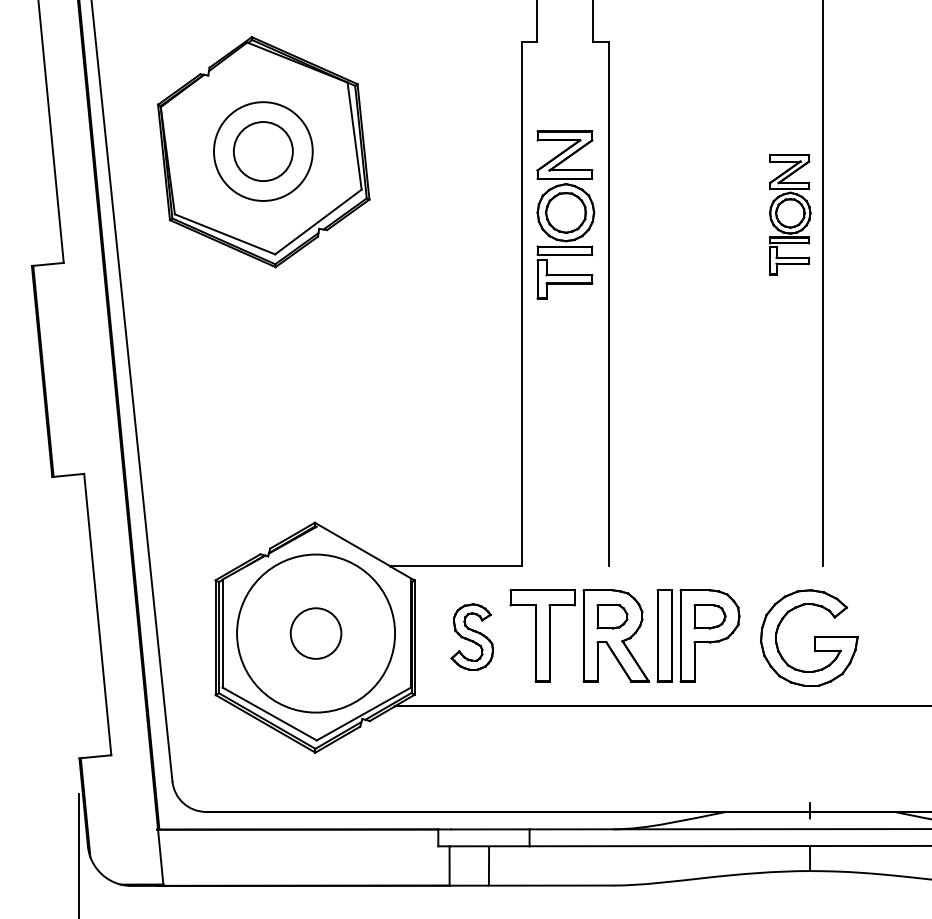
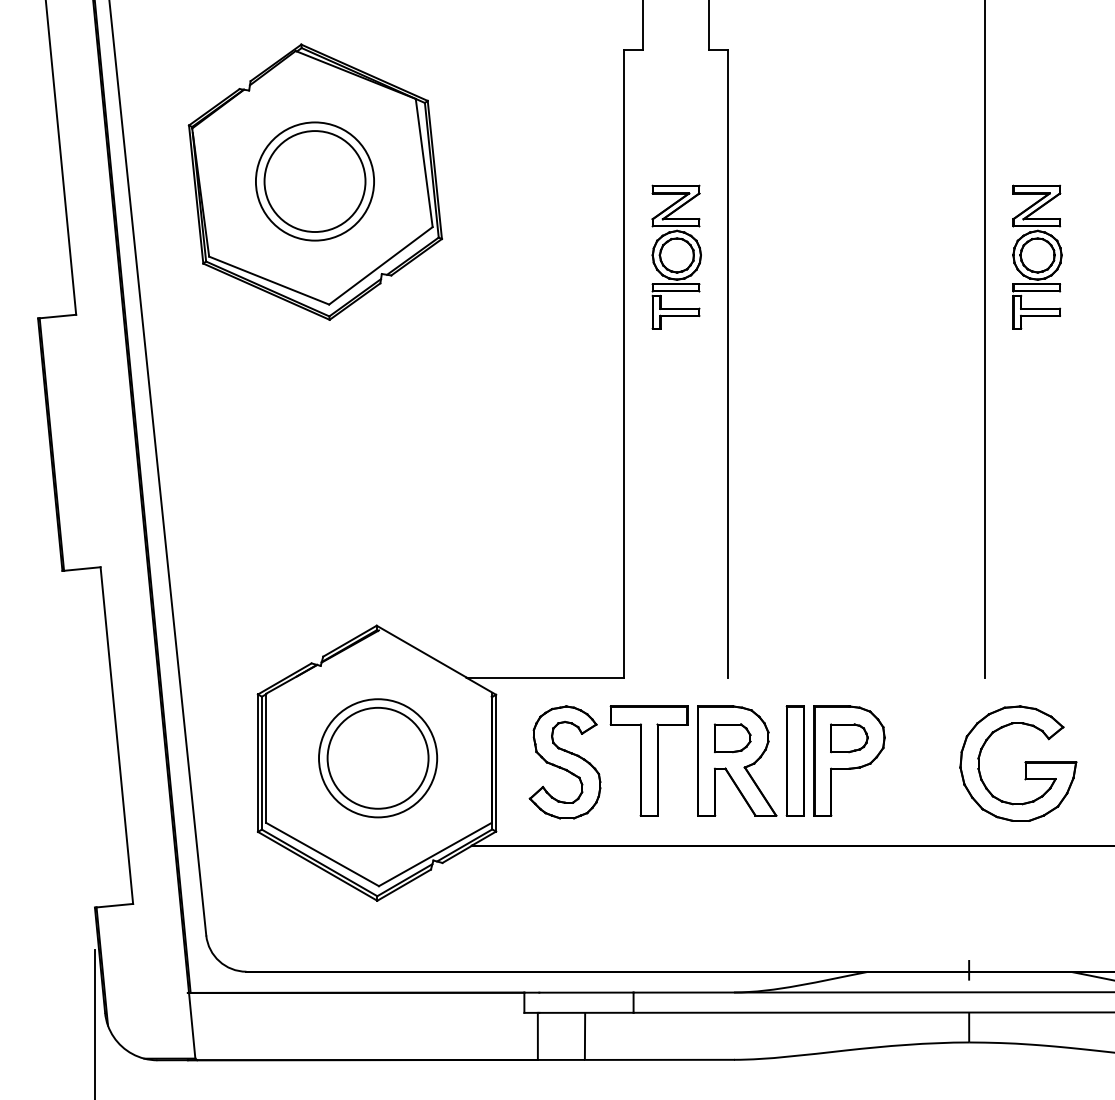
circle: (262, 151) -> (314, 181), size x1.43
part: (565, 214) -> (676, 256), size x0.71
part: (790, 214) -> (1037, 256), moved
circle: (315, 632) -> (377, 757), size x1.67
circle: (316, 633) -> (378, 758), size x0.62
part: (471, 637) -> (564, 762), size x1.43
part: (814, 637) -> (1024, 762), moved

